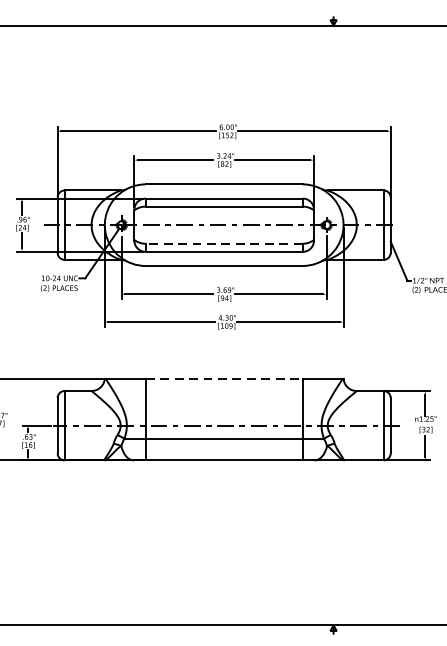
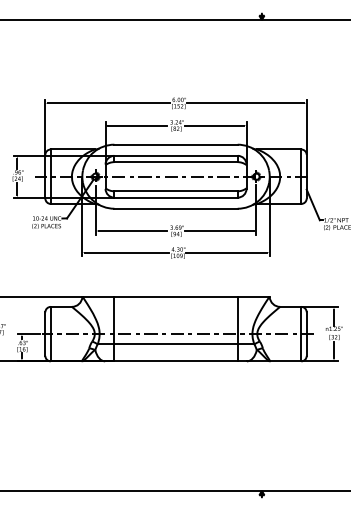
line: (224, 244) -> (176, 191), dashed -> solid
line: (224, 379) -> (176, 297), dashed -> solid

